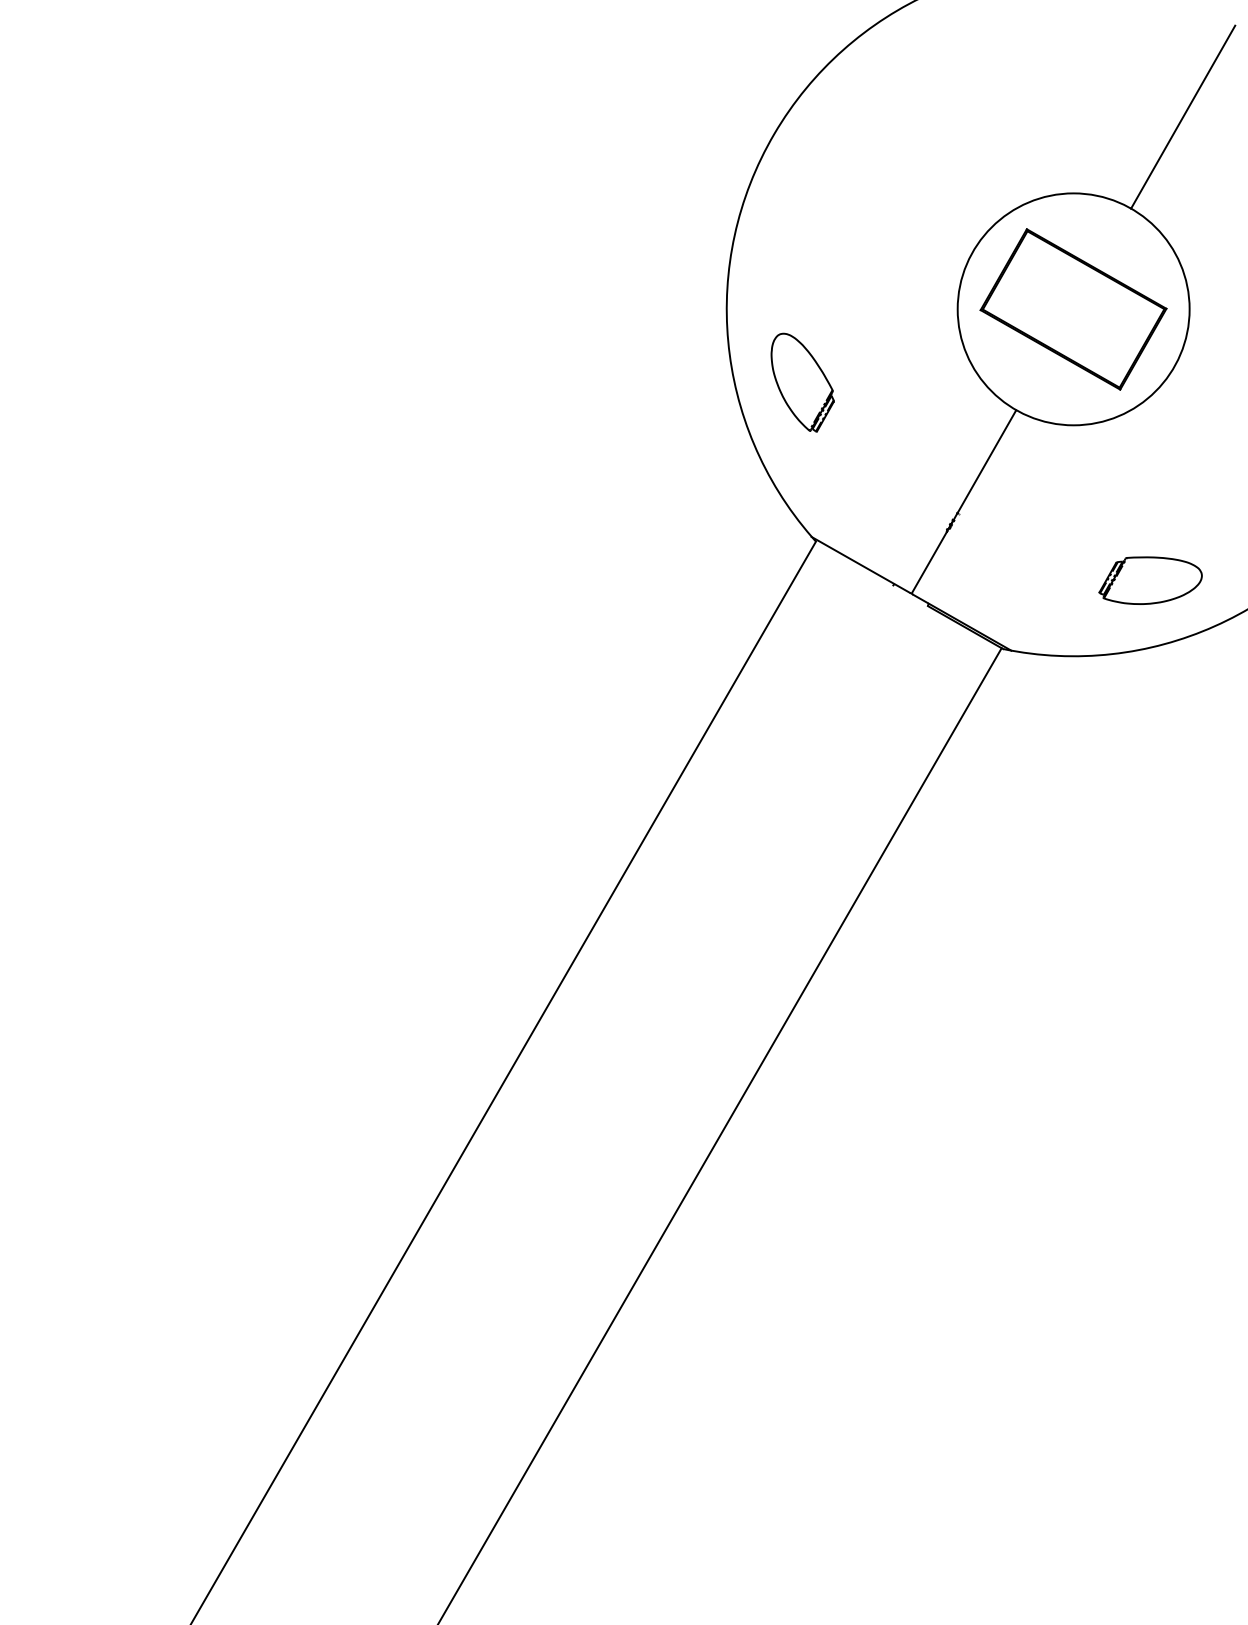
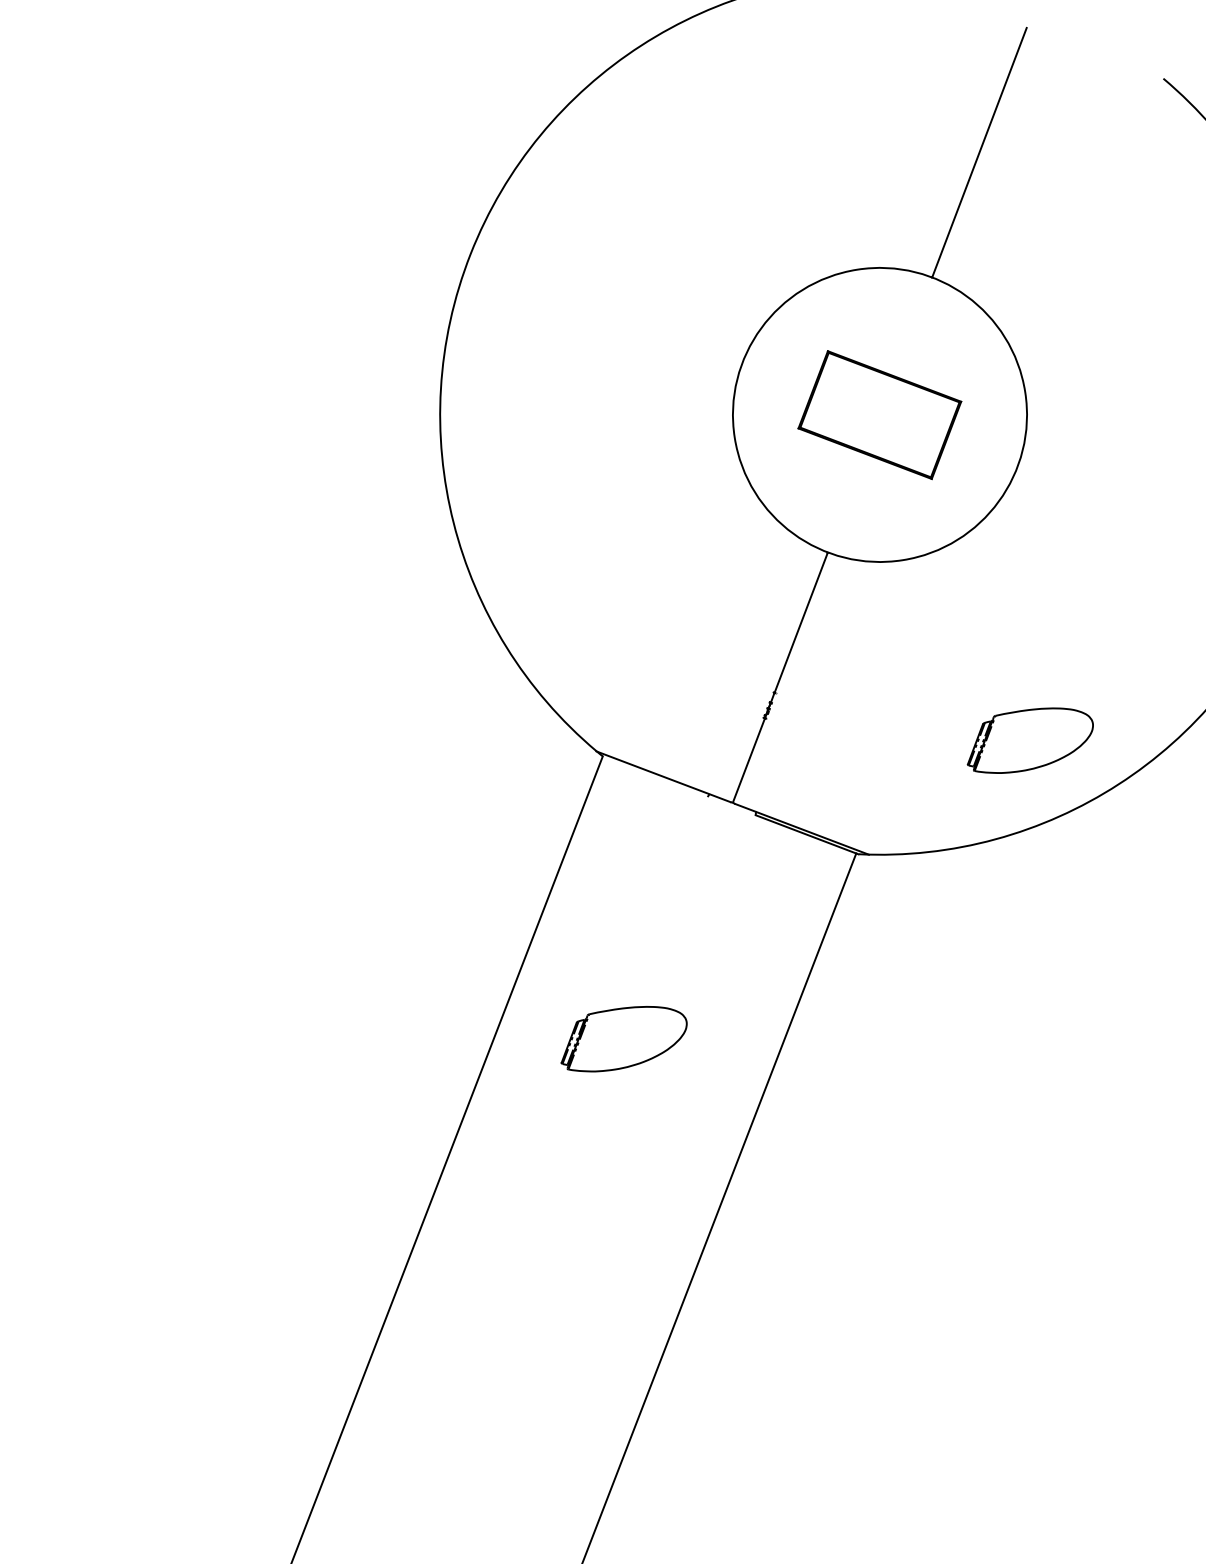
part: (1073, 309) -> (879, 415), size x0.7
part: (802, 382) -> (554, 559), removed
part: (797, 763) -> (623, 1037), added

